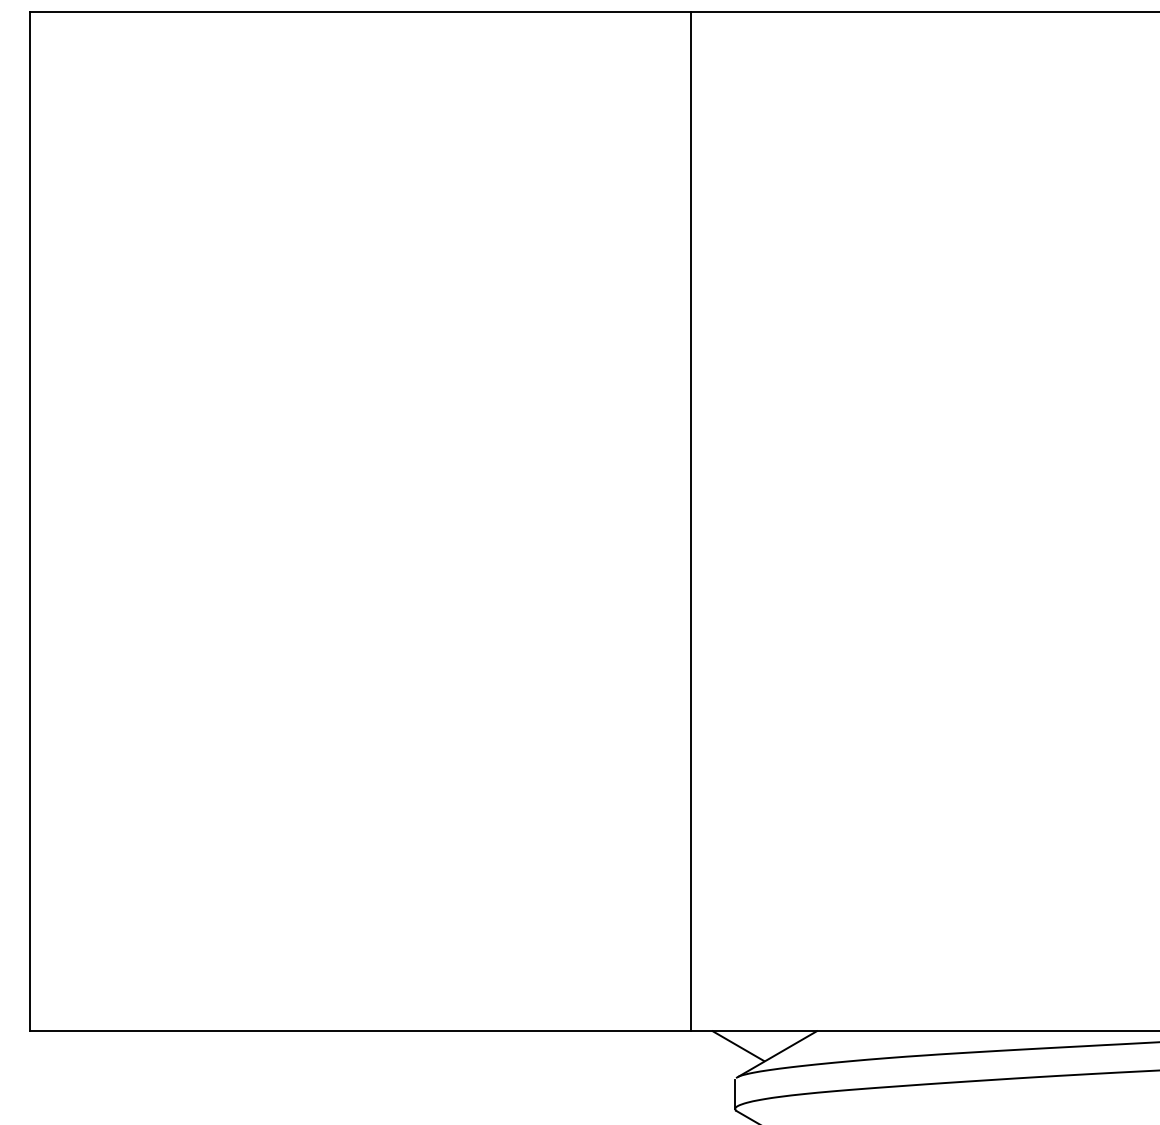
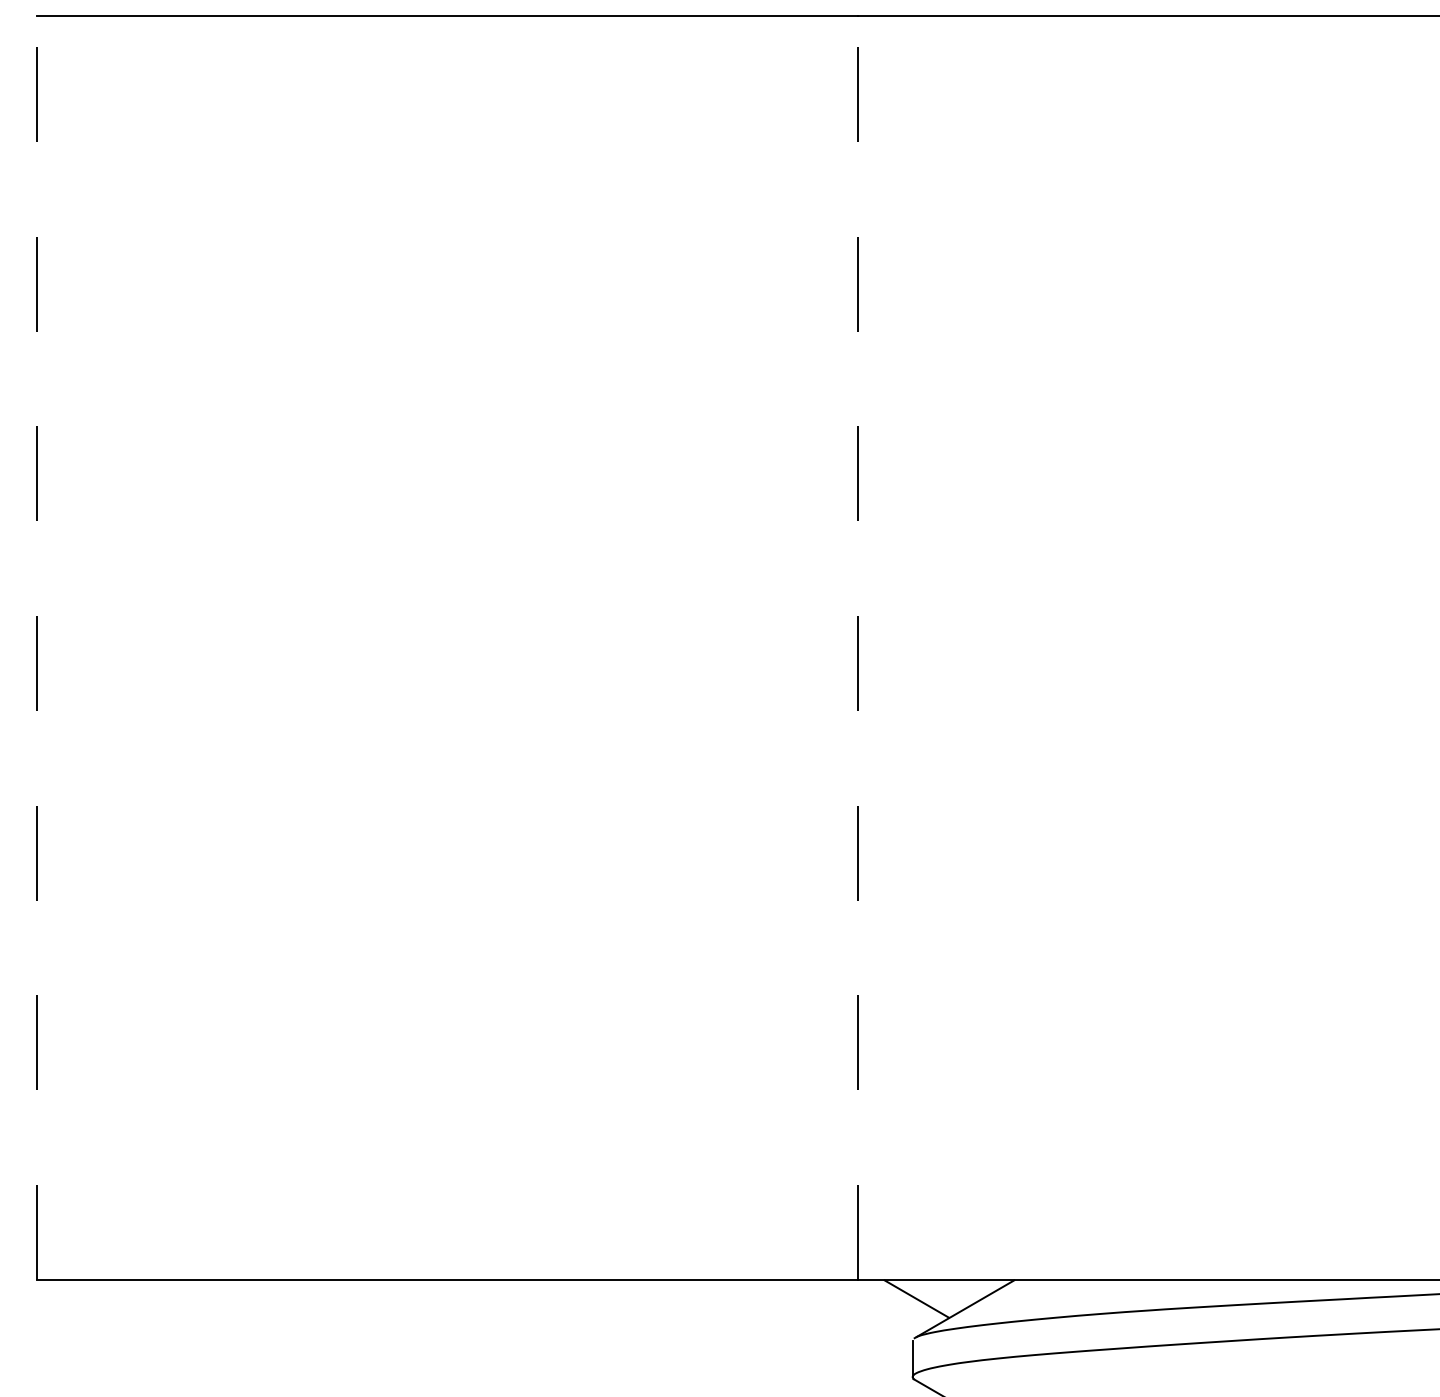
line: (29, 521) -> (36, 647), solid -> dashed
line: (690, 521) -> (857, 647), solid -> dashed

